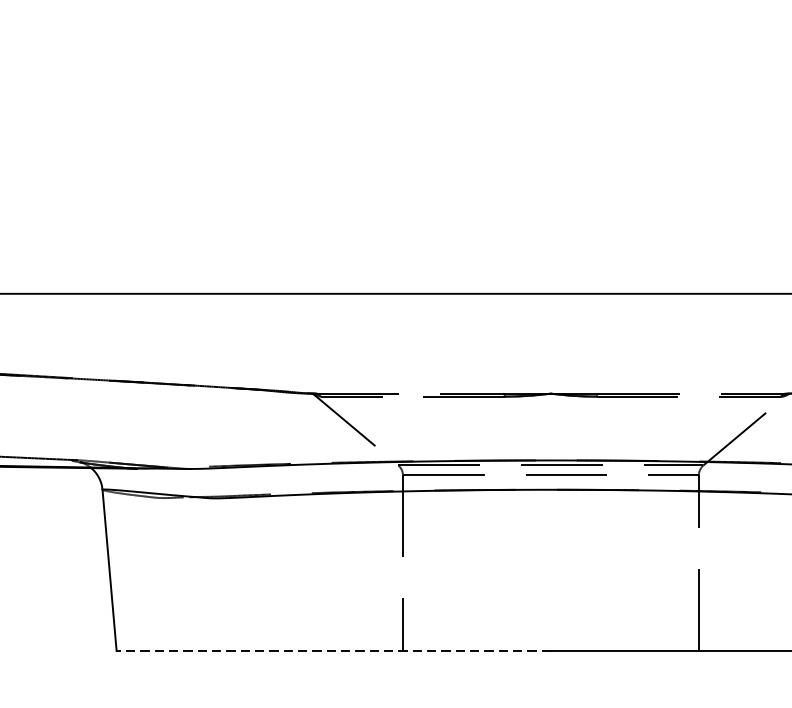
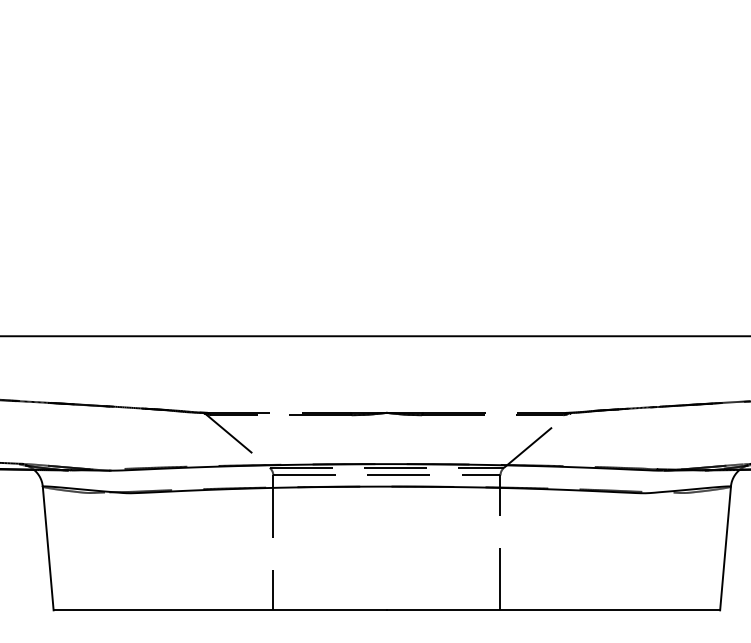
line: (334, 651) -> (220, 610), dashed -> solid

